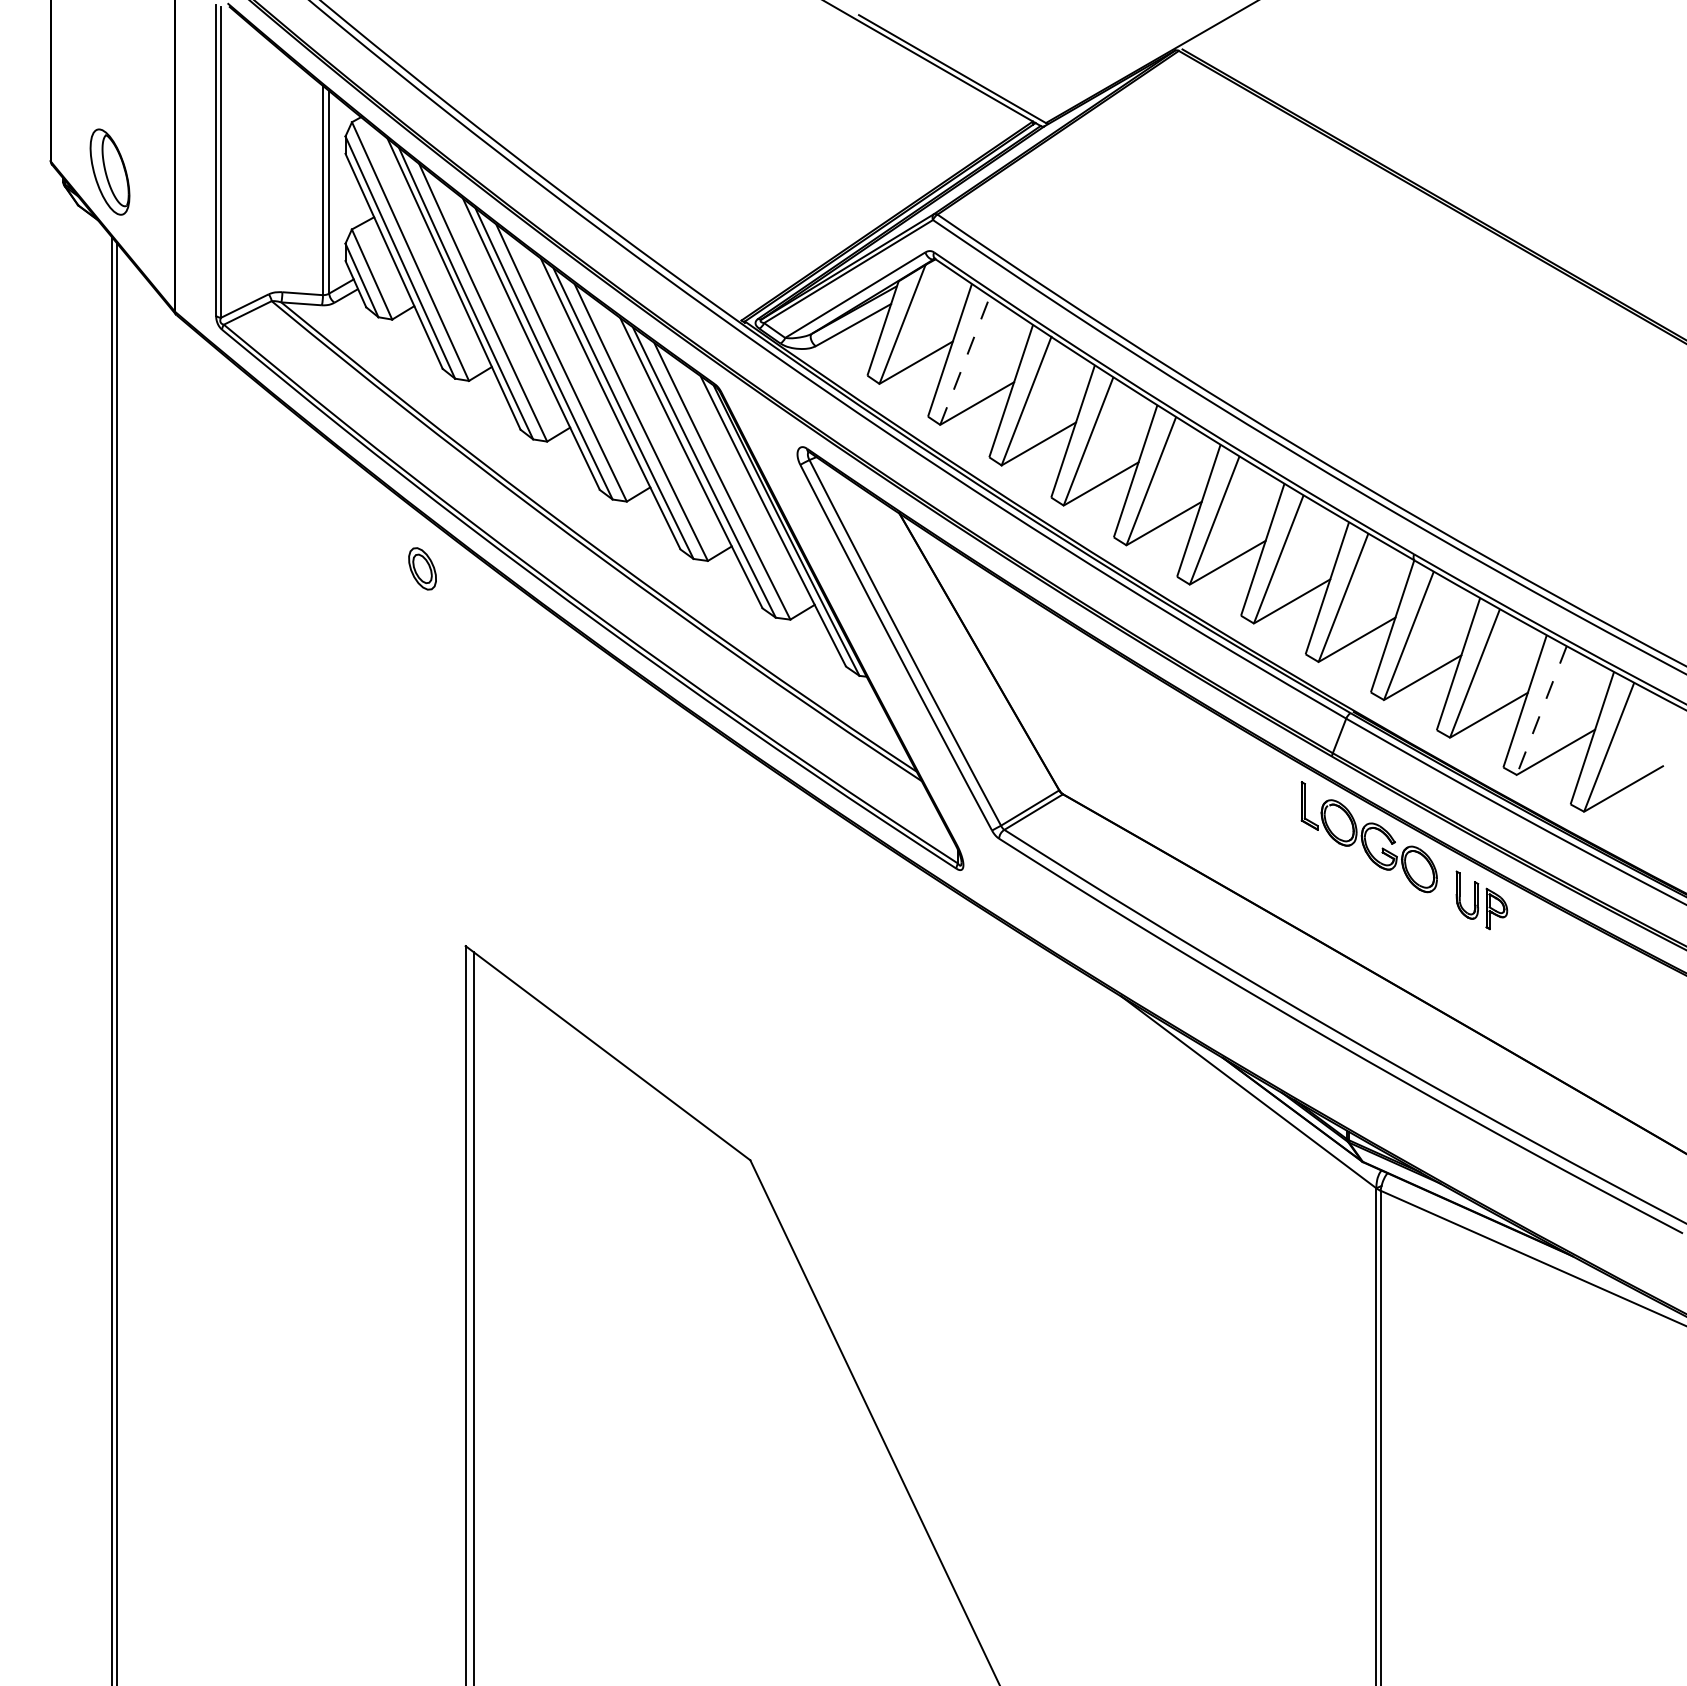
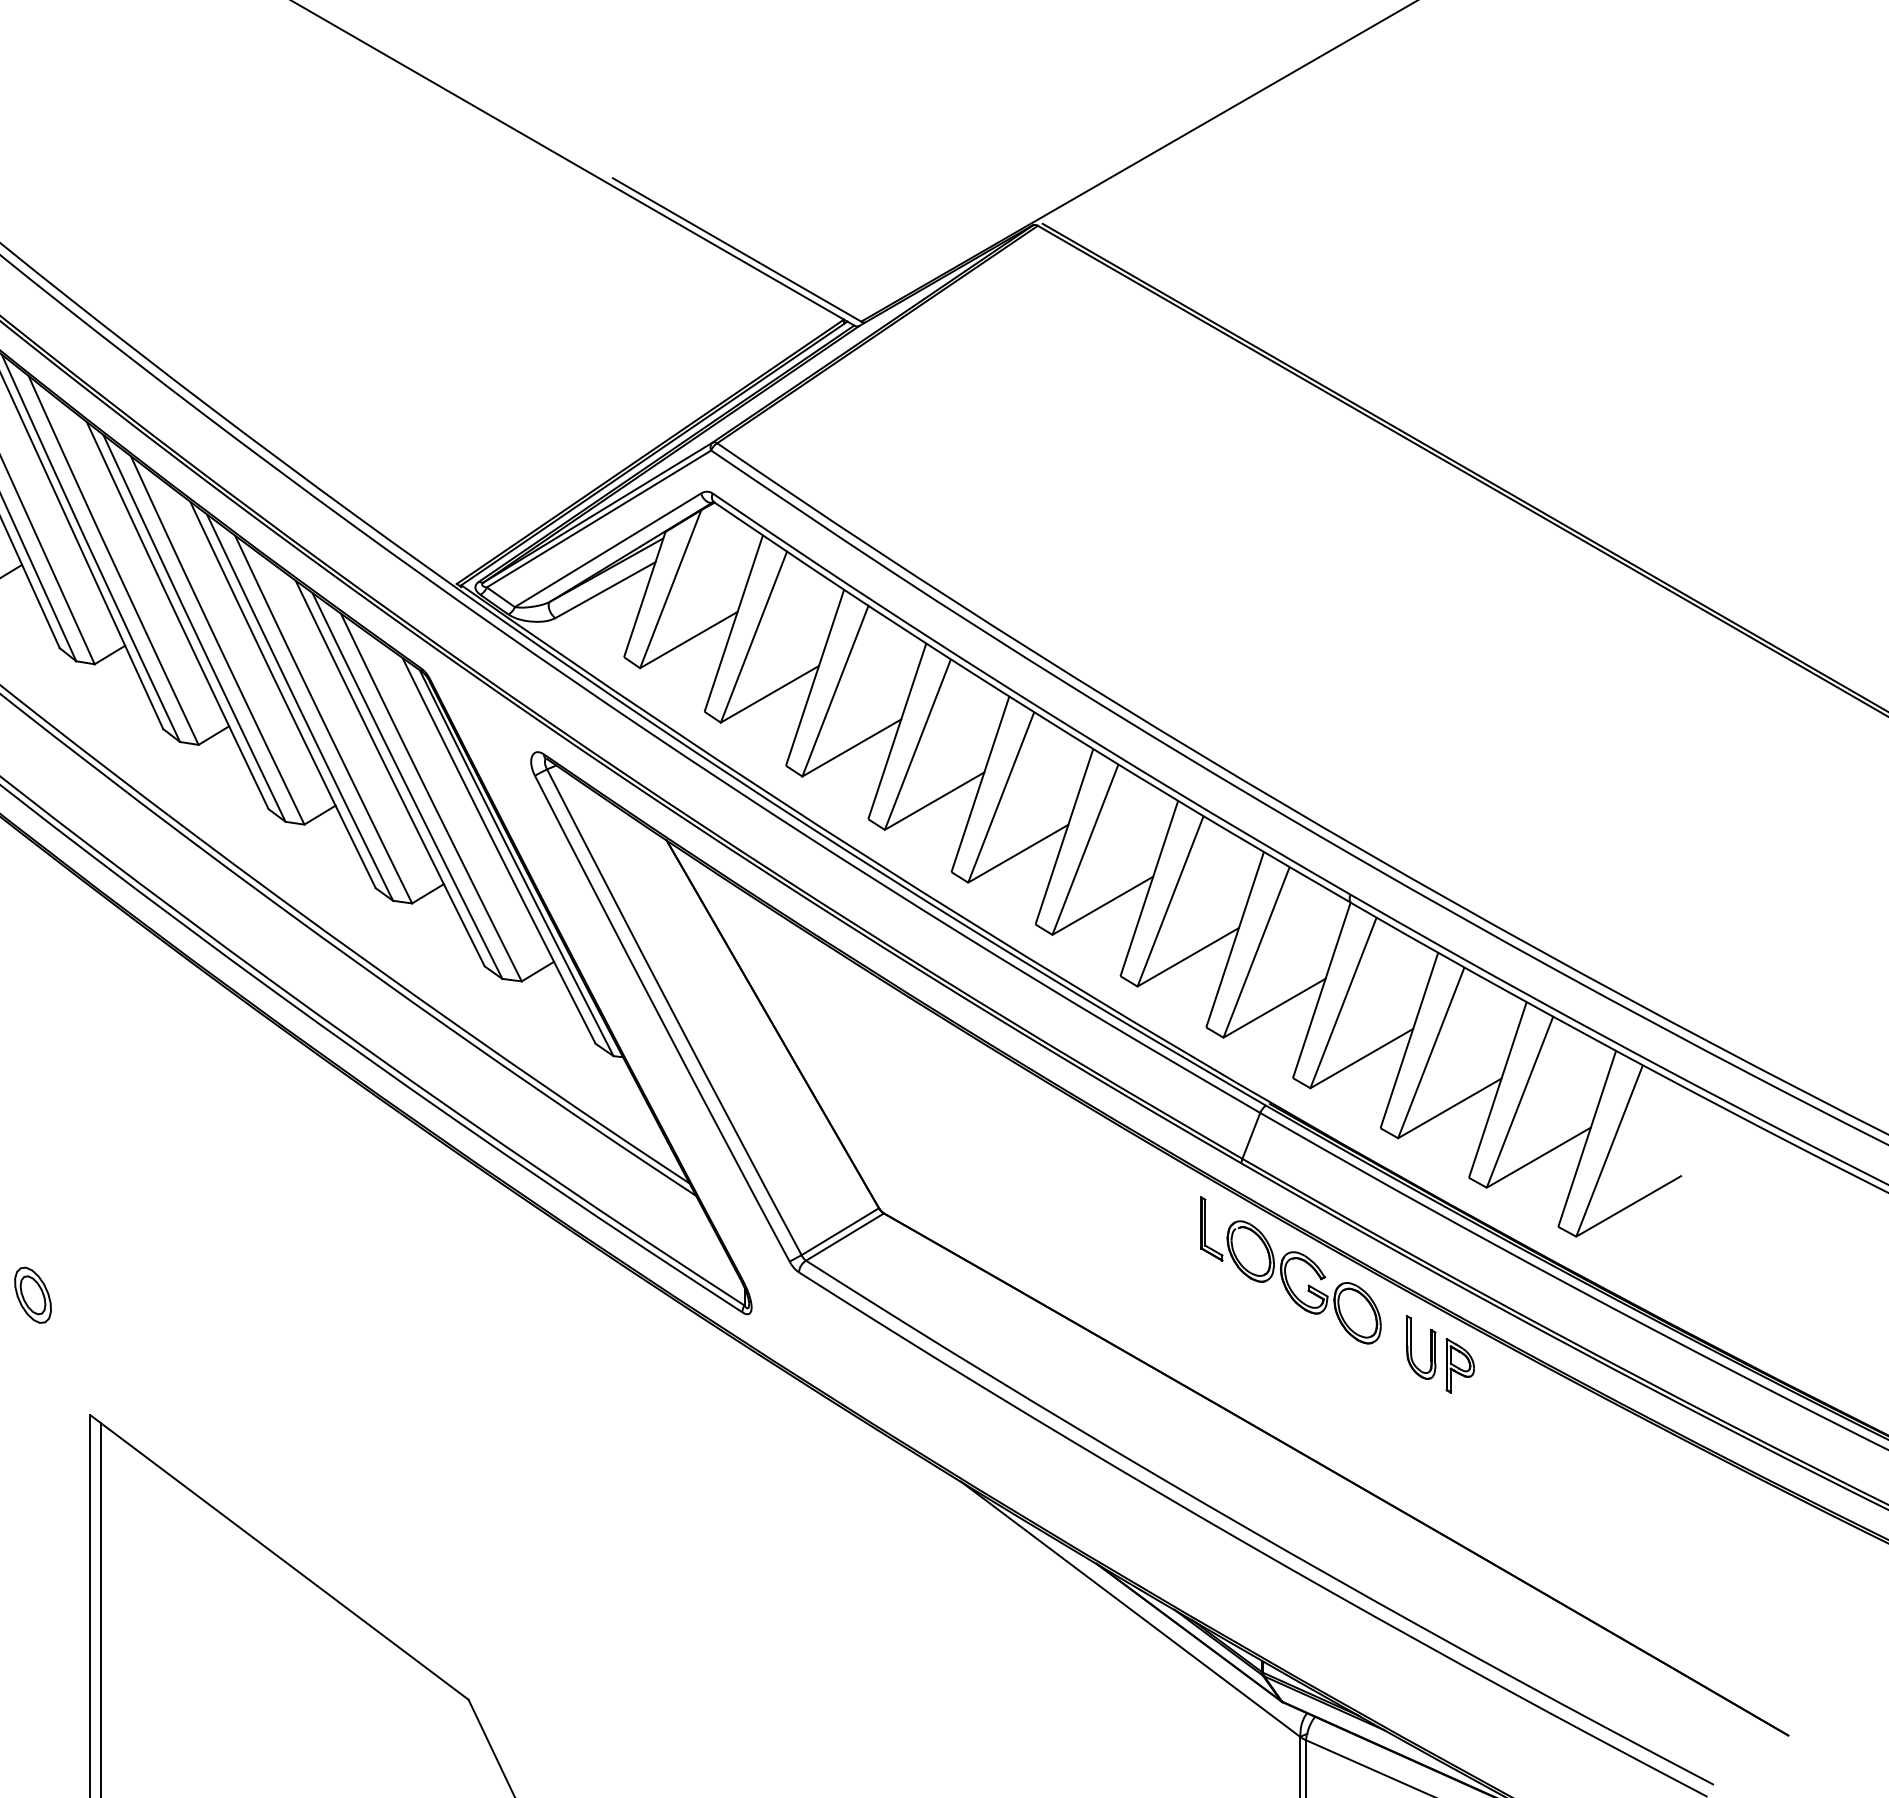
line: (965, 359) -> (754, 635), dashed -> solid
part: (422, 568) -> (32, 1294), moved
line: (1541, 710) -> (1519, 1102), dashed -> solid

